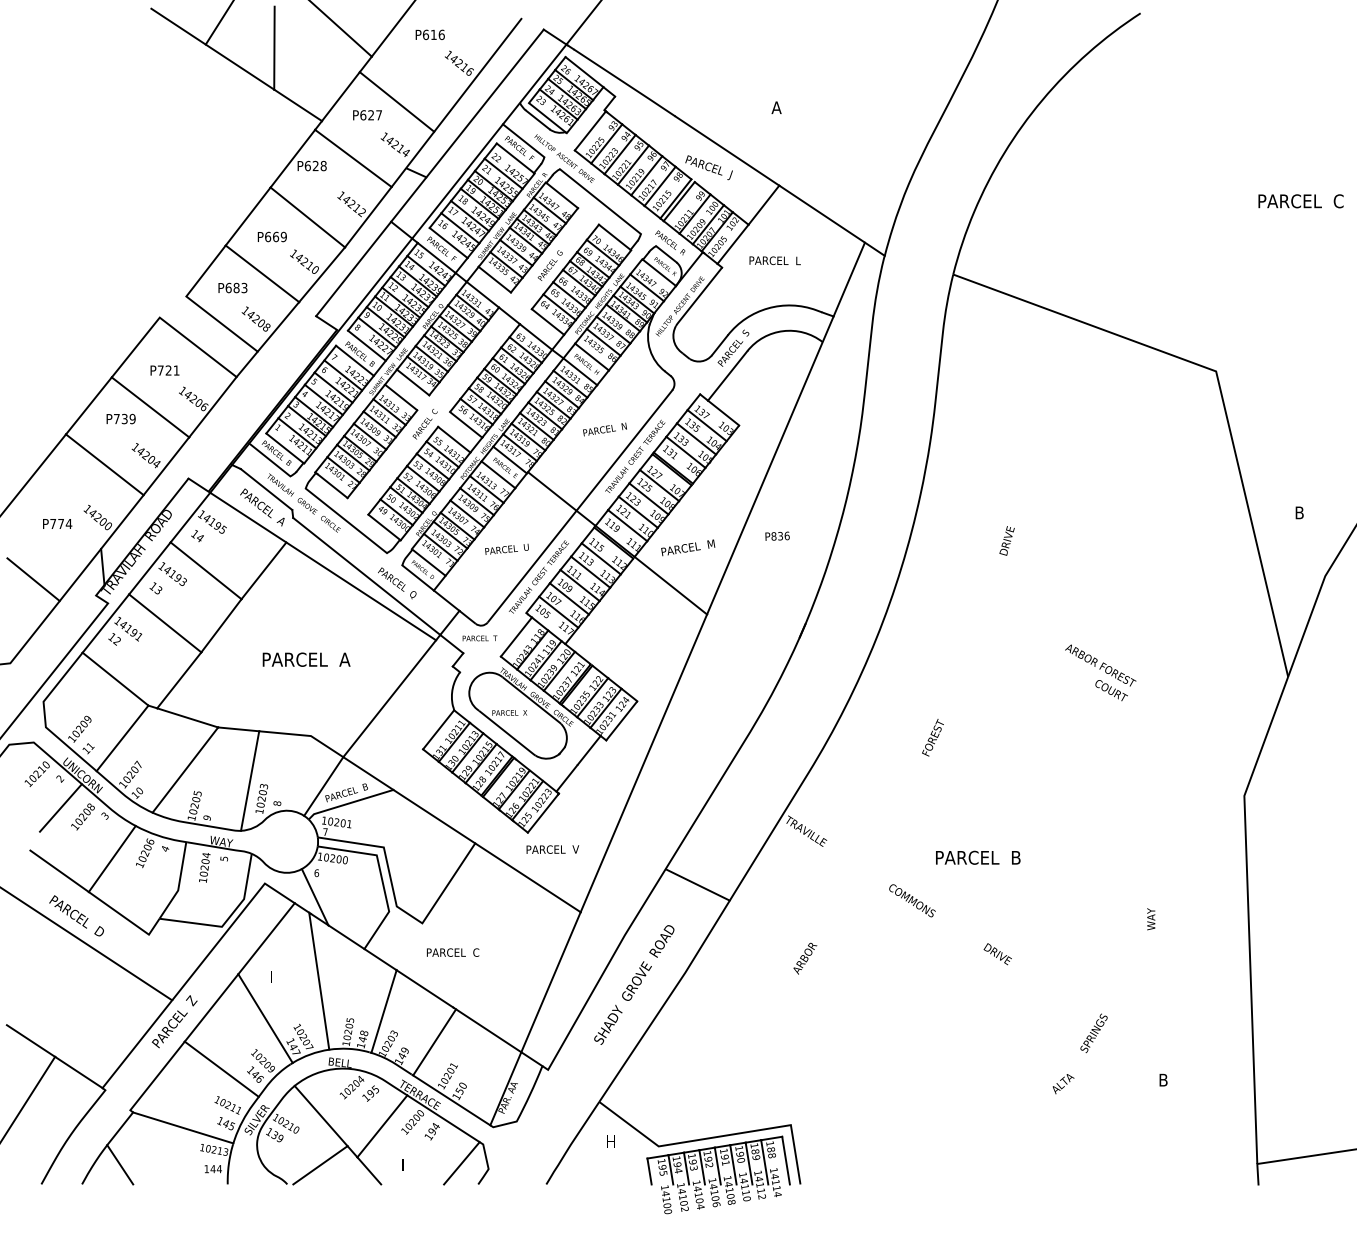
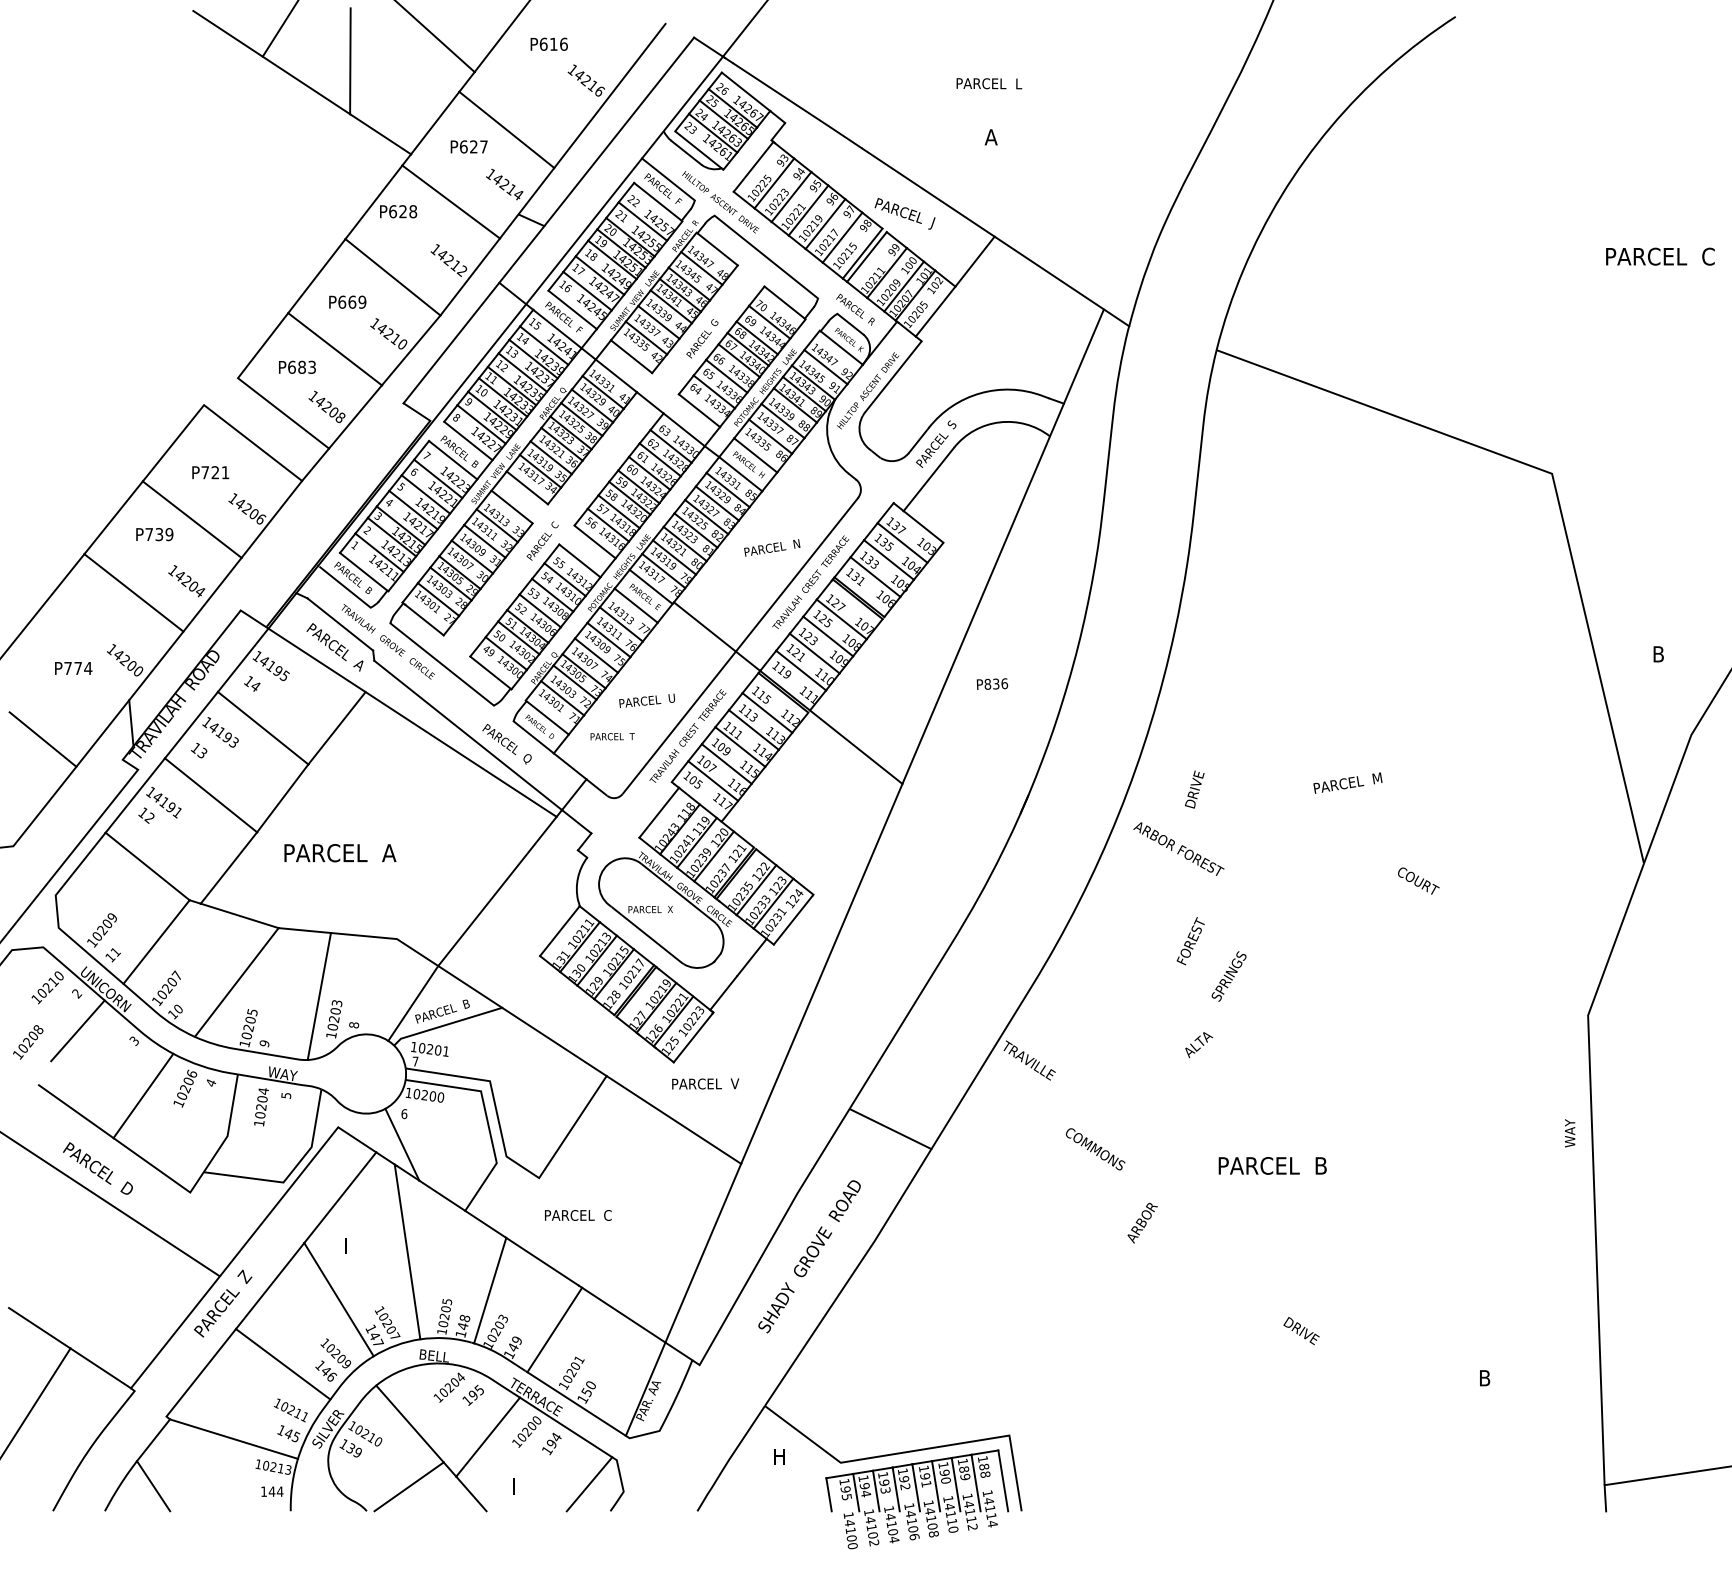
text: (774, 260) -> (988, 83), moved
text: (1006, 540) -> (1193, 789), moved
text: (688, 547) -> (1348, 782), moved
text: (479, 638) -> (612, 736), moved
text: (306, 659) -> (340, 852), moved
text: (1100, 665) -> (1178, 849), moved
text: (82, 816) -> (27, 1041), moved
text: (978, 857) -> (1273, 1165), moved
text: (912, 900) -> (1095, 1148), moved
text: (1151, 919) -> (1570, 1133), moved
text: (997, 954) -> (1301, 1331), moved
text: (805, 958) -> (1142, 1222), moved
text: (1093, 1033) -> (1228, 976), moved
text: (1063, 1084) -> (1199, 1045), moved

